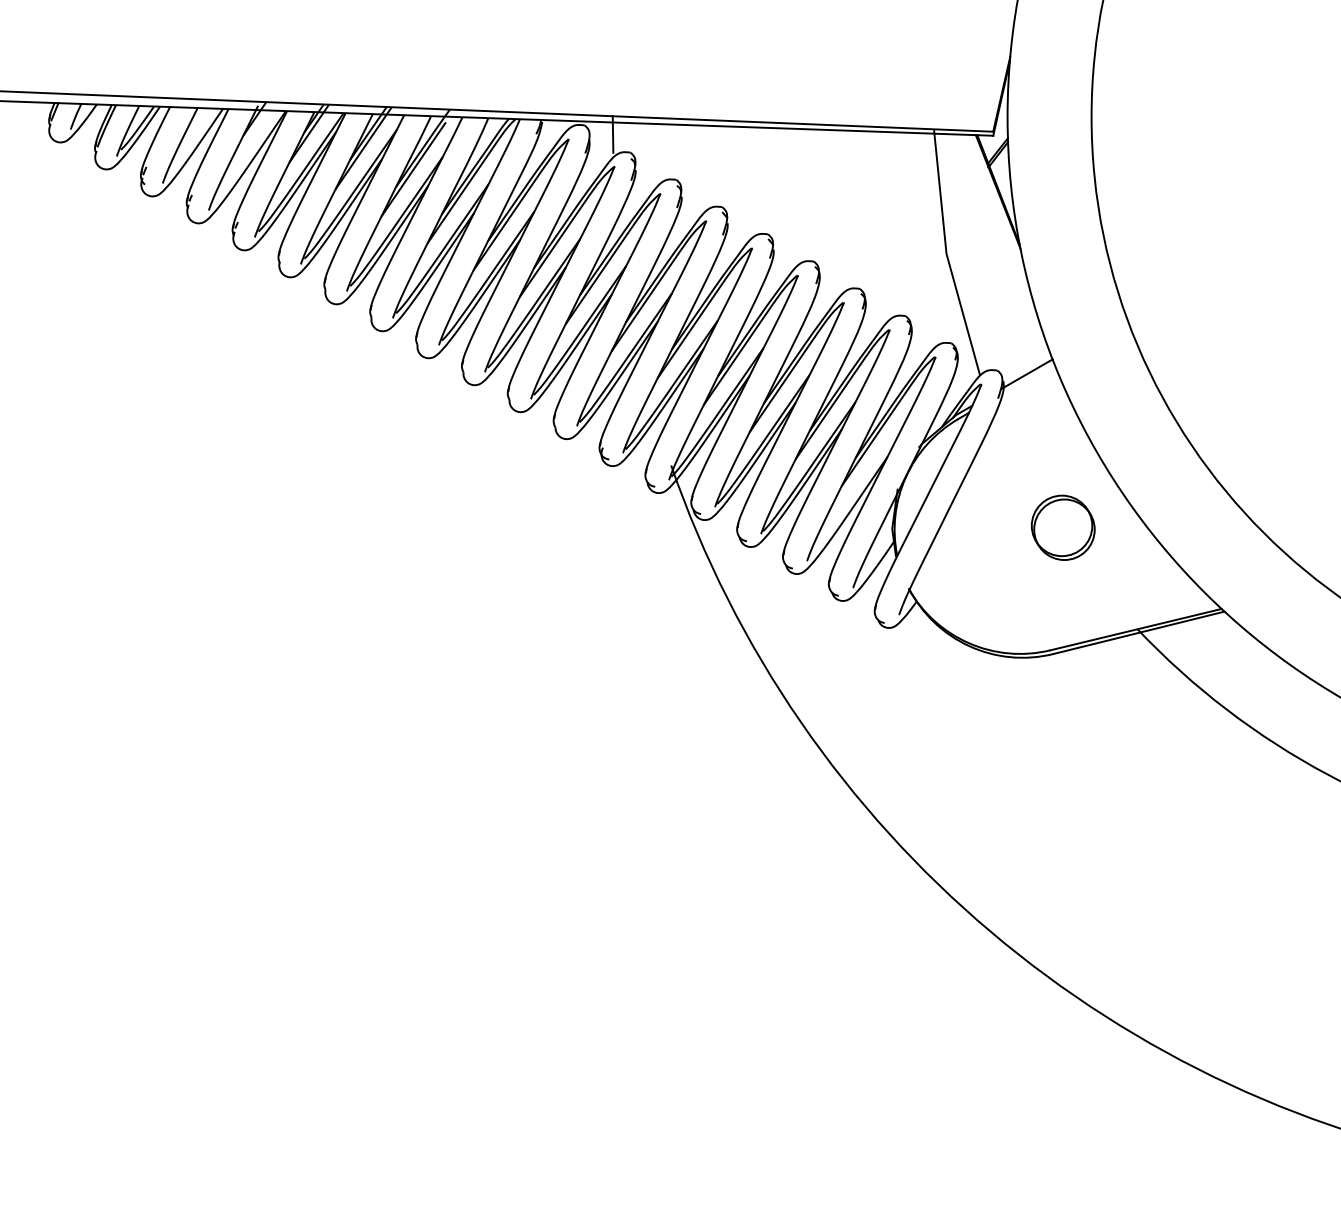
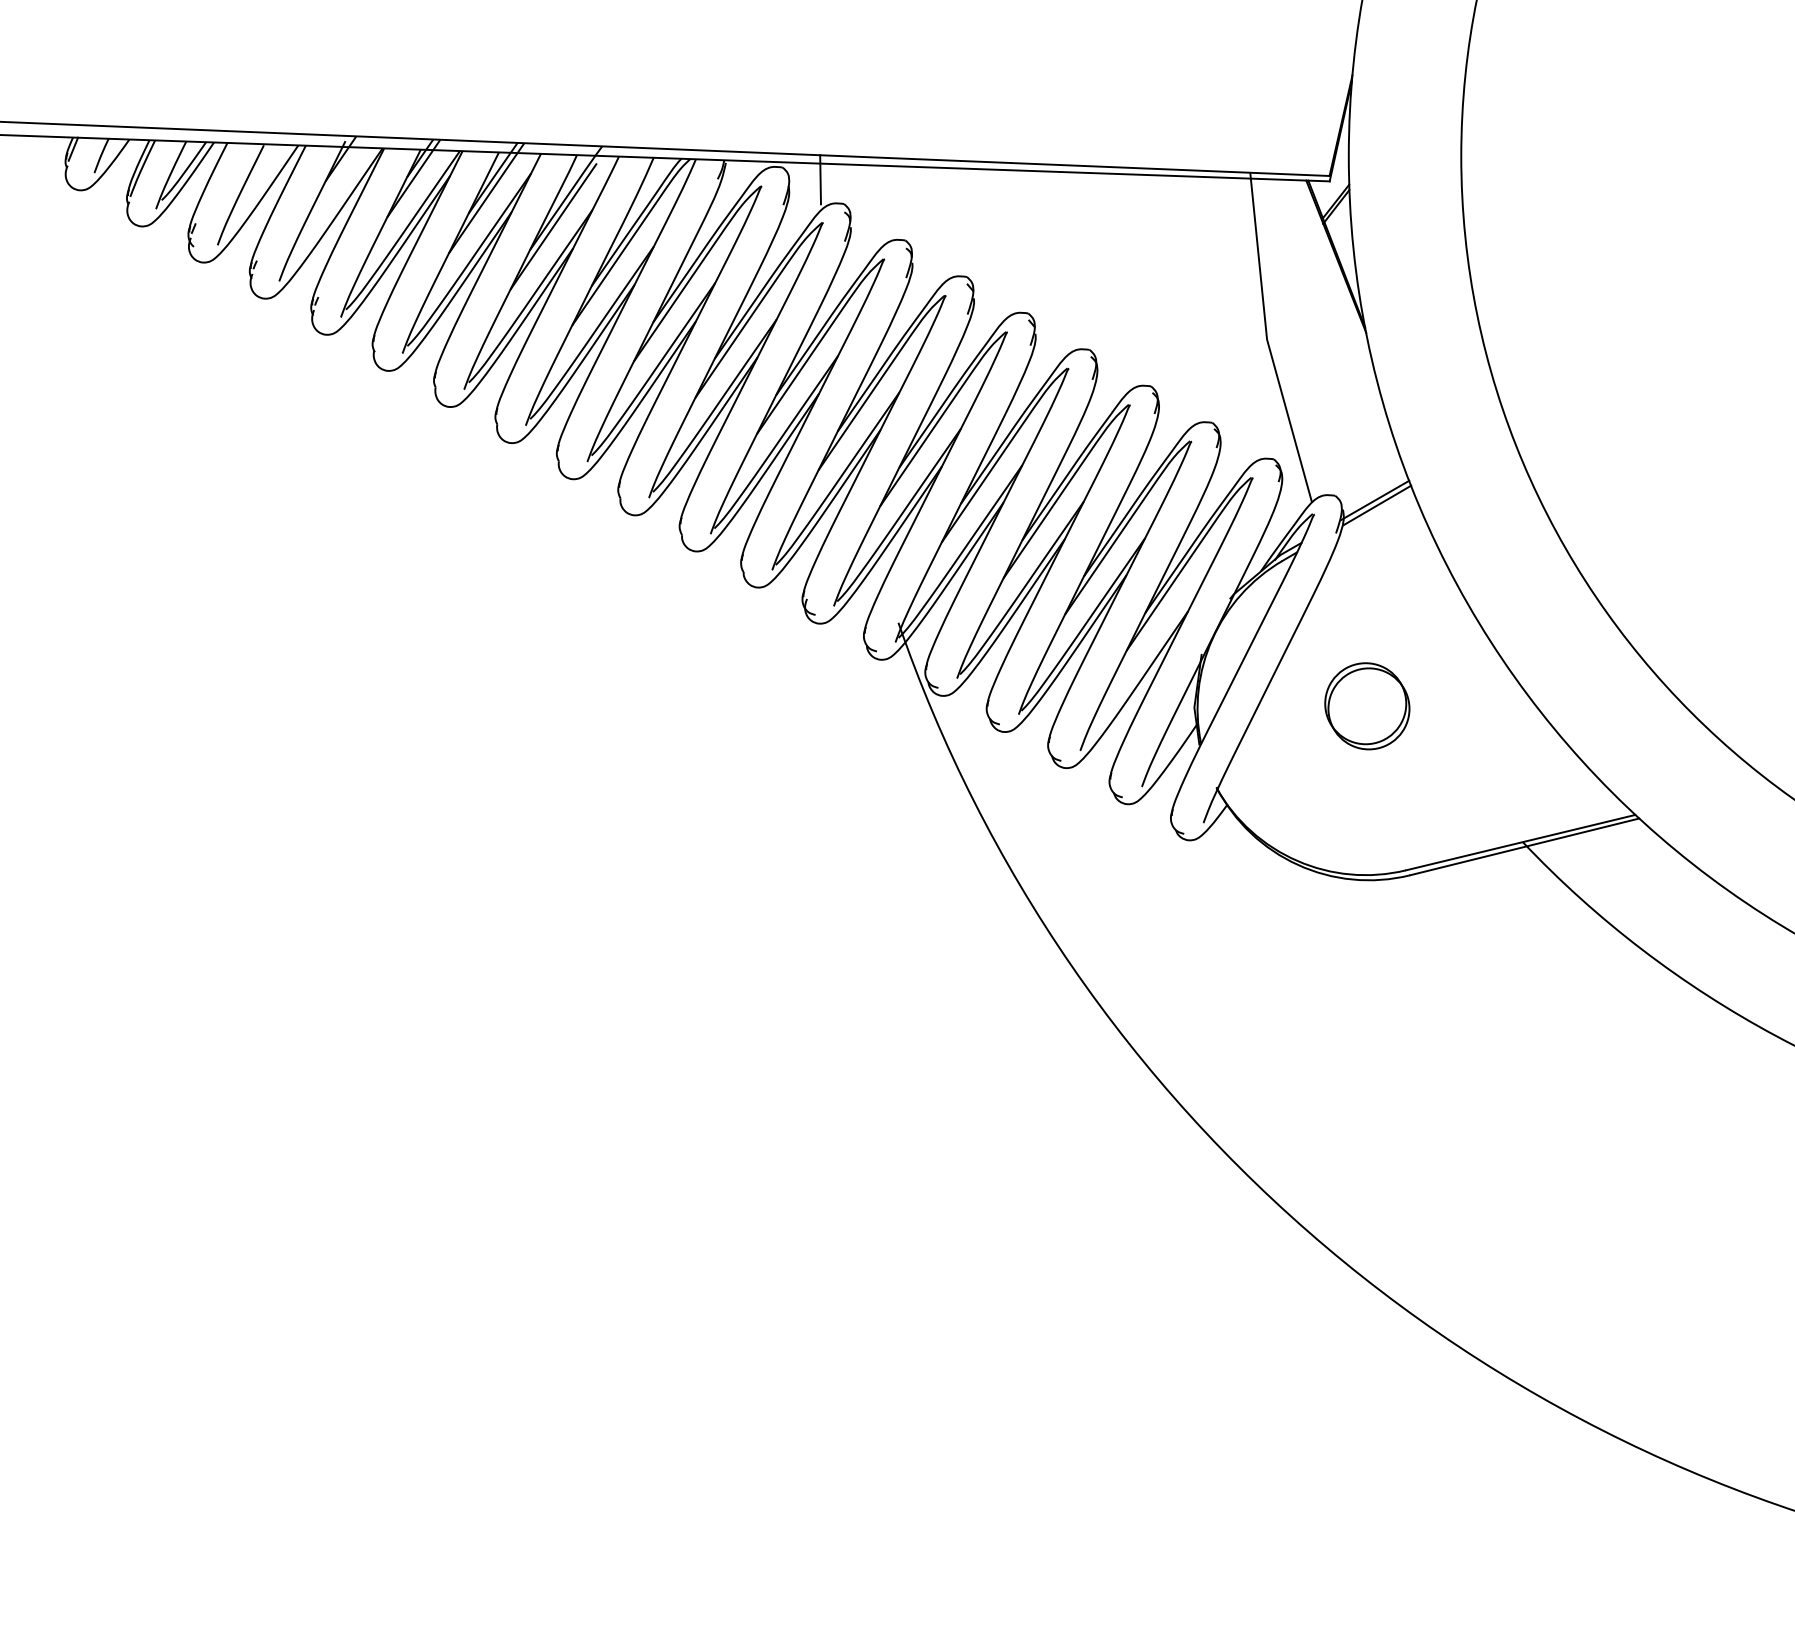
line: (1029, 377) -> (1377, 505), added
part: (1063, 527) -> (1367, 706), moved

